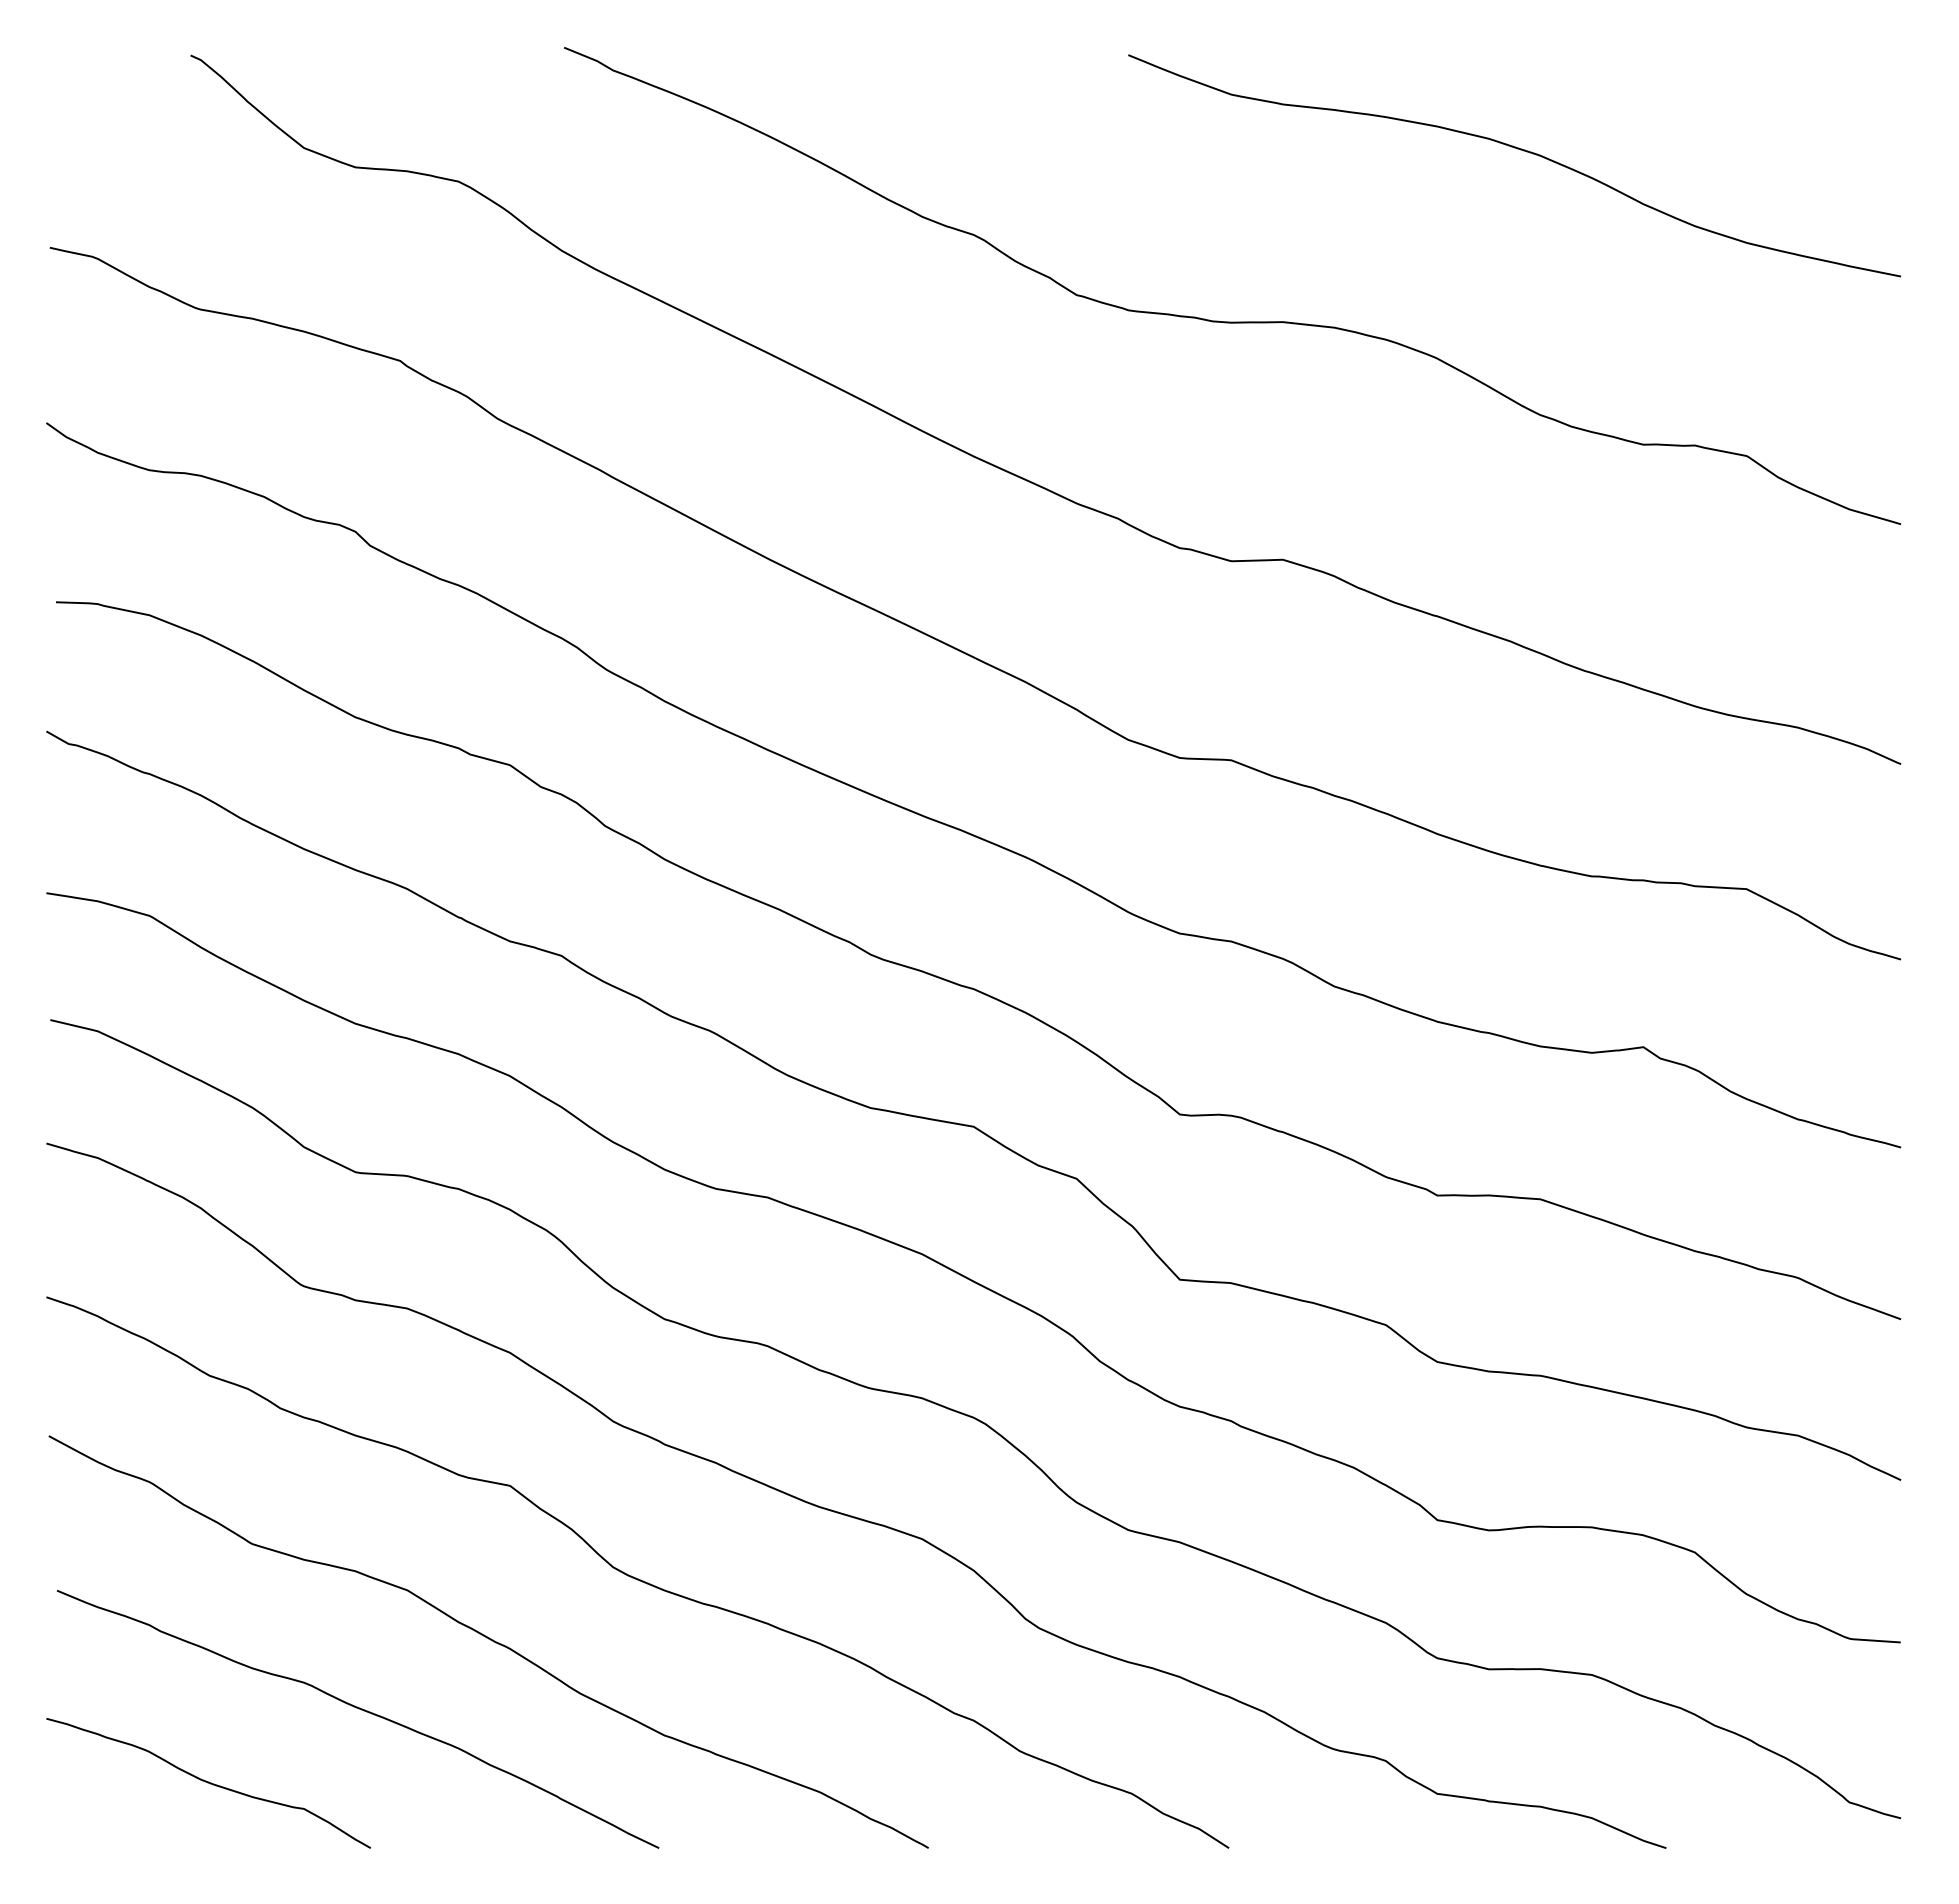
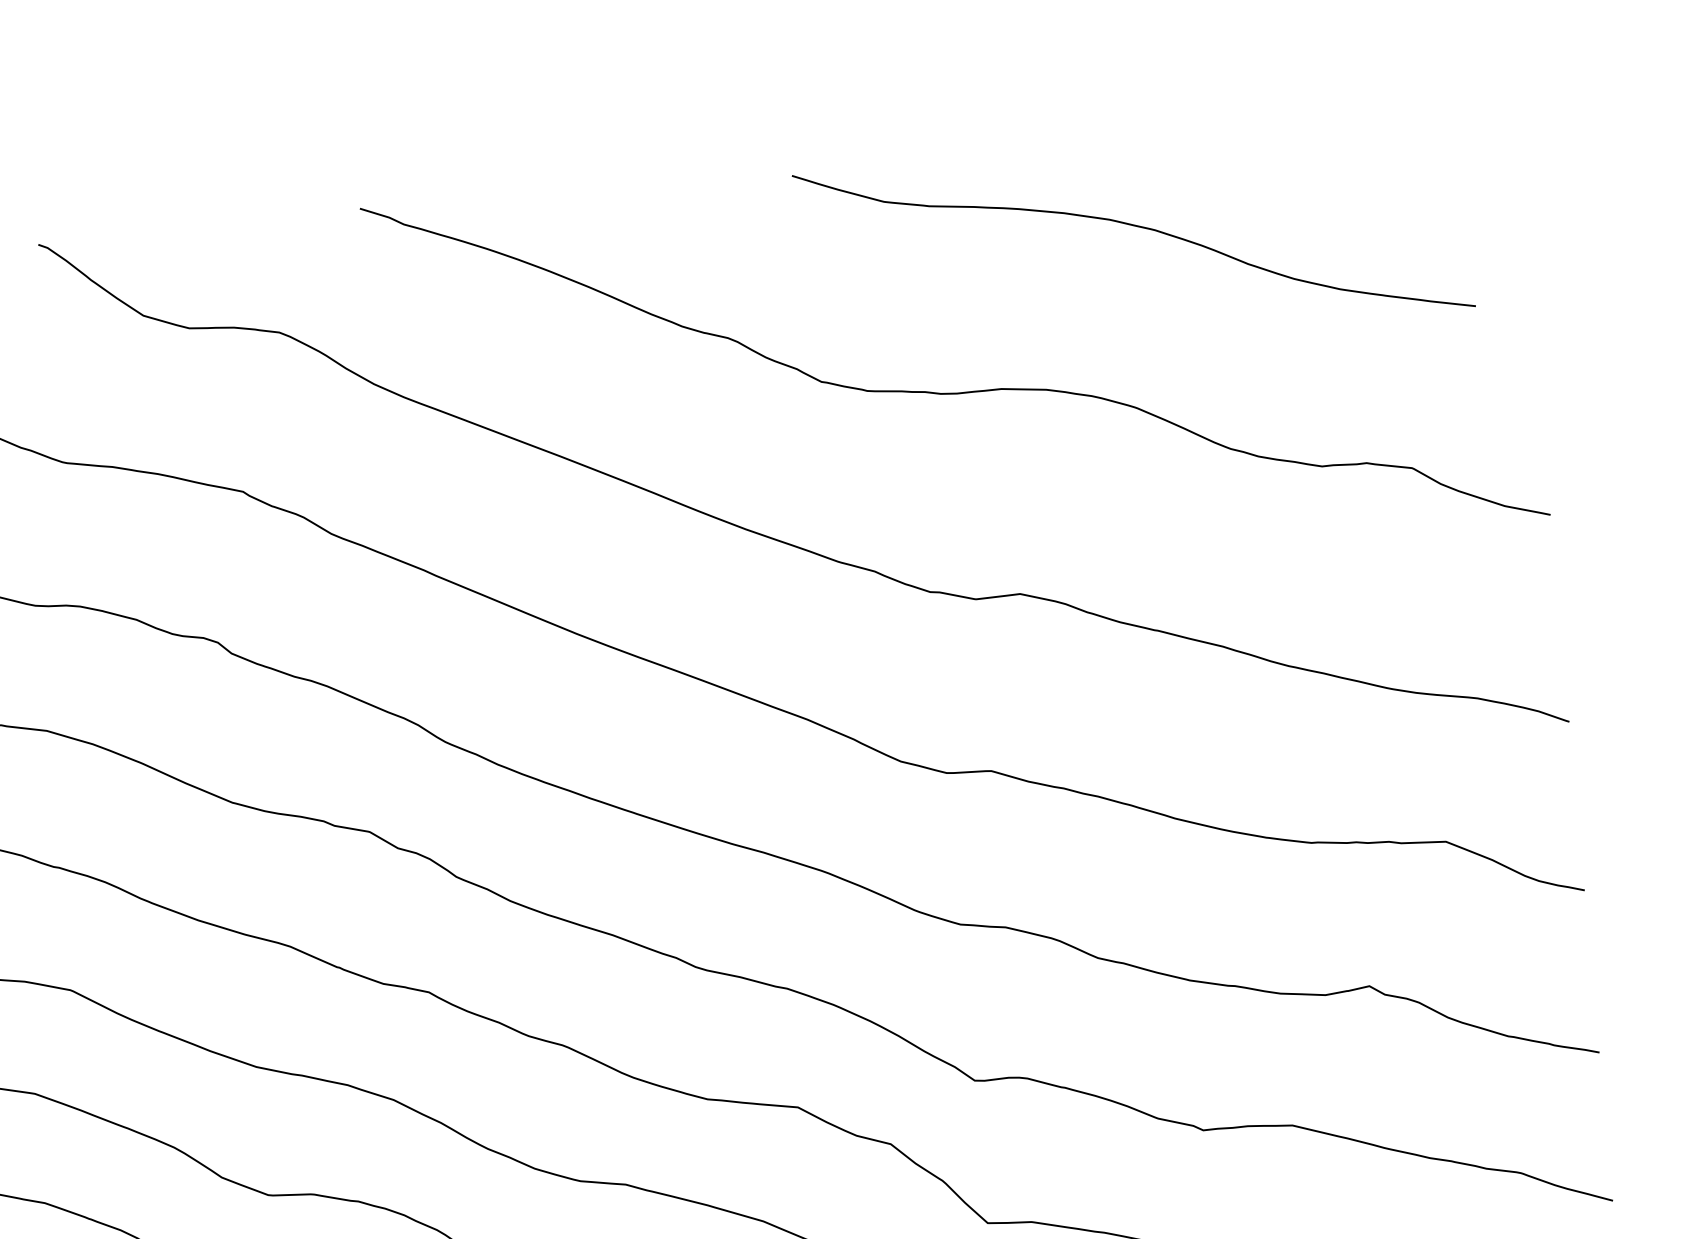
curve: (1520, 150) -> (1137, 227), moved

